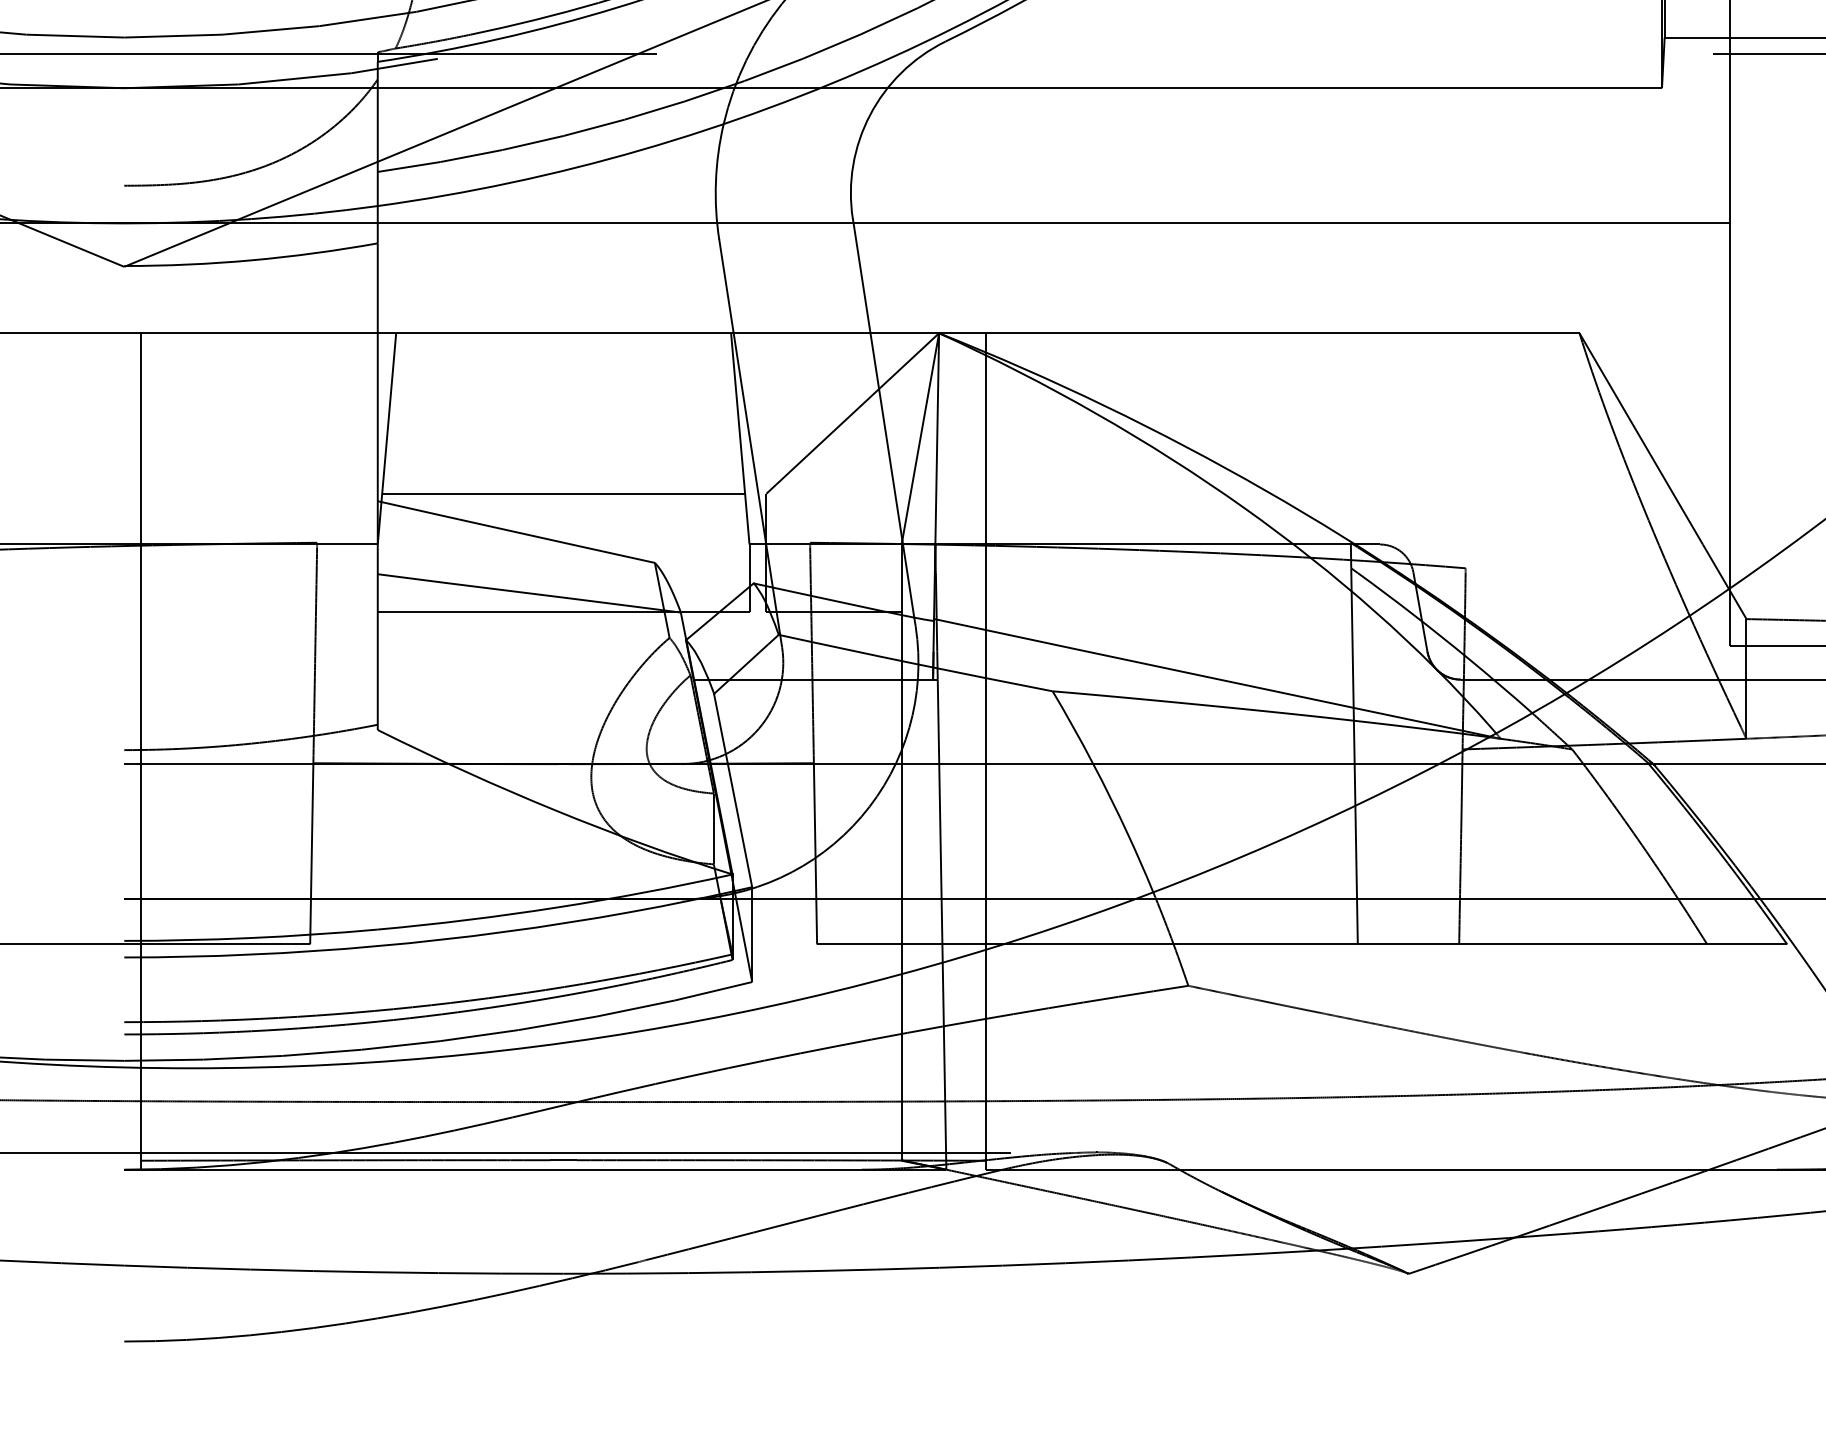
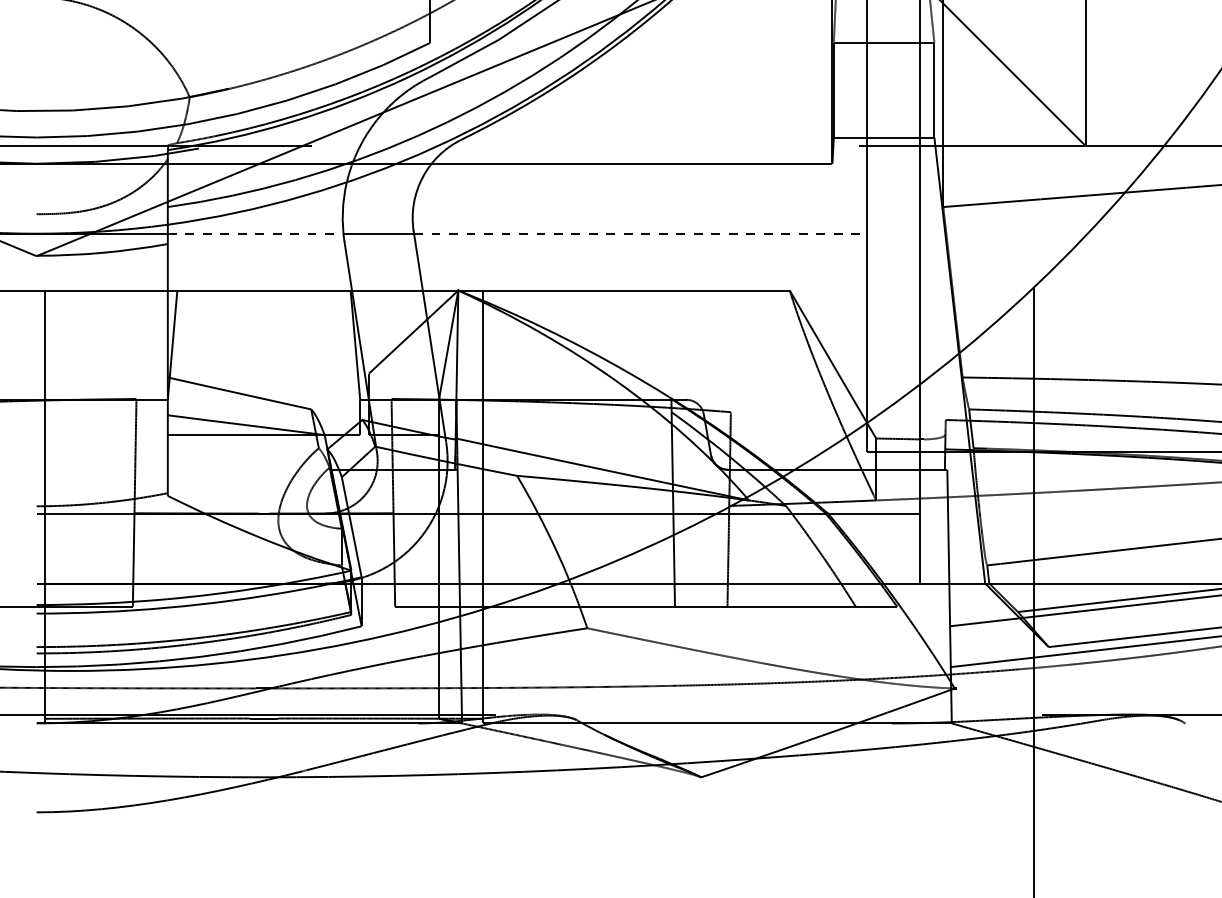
line: (547, 222) -> (255, 233), solid -> dashed
line: (1291, 222) -> (640, 233), solid -> dashed
line: (562, 493) -> (263, 373), removed

